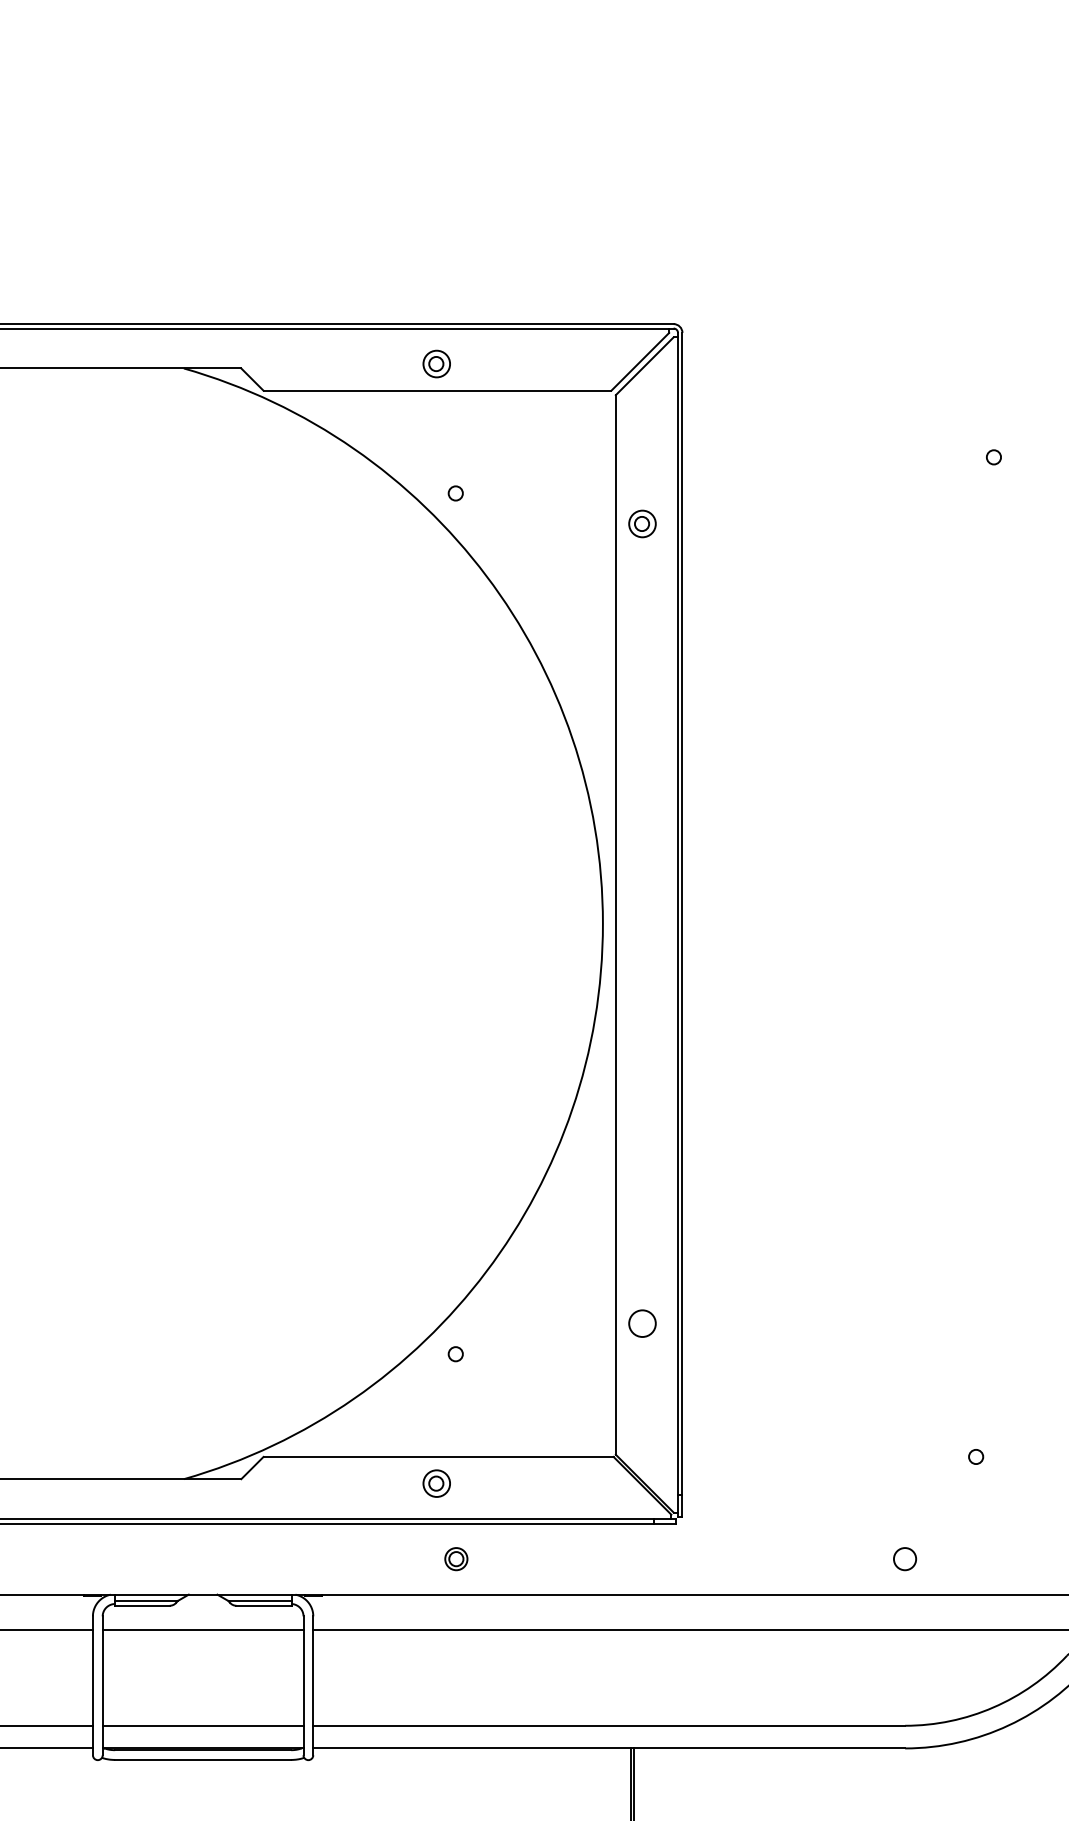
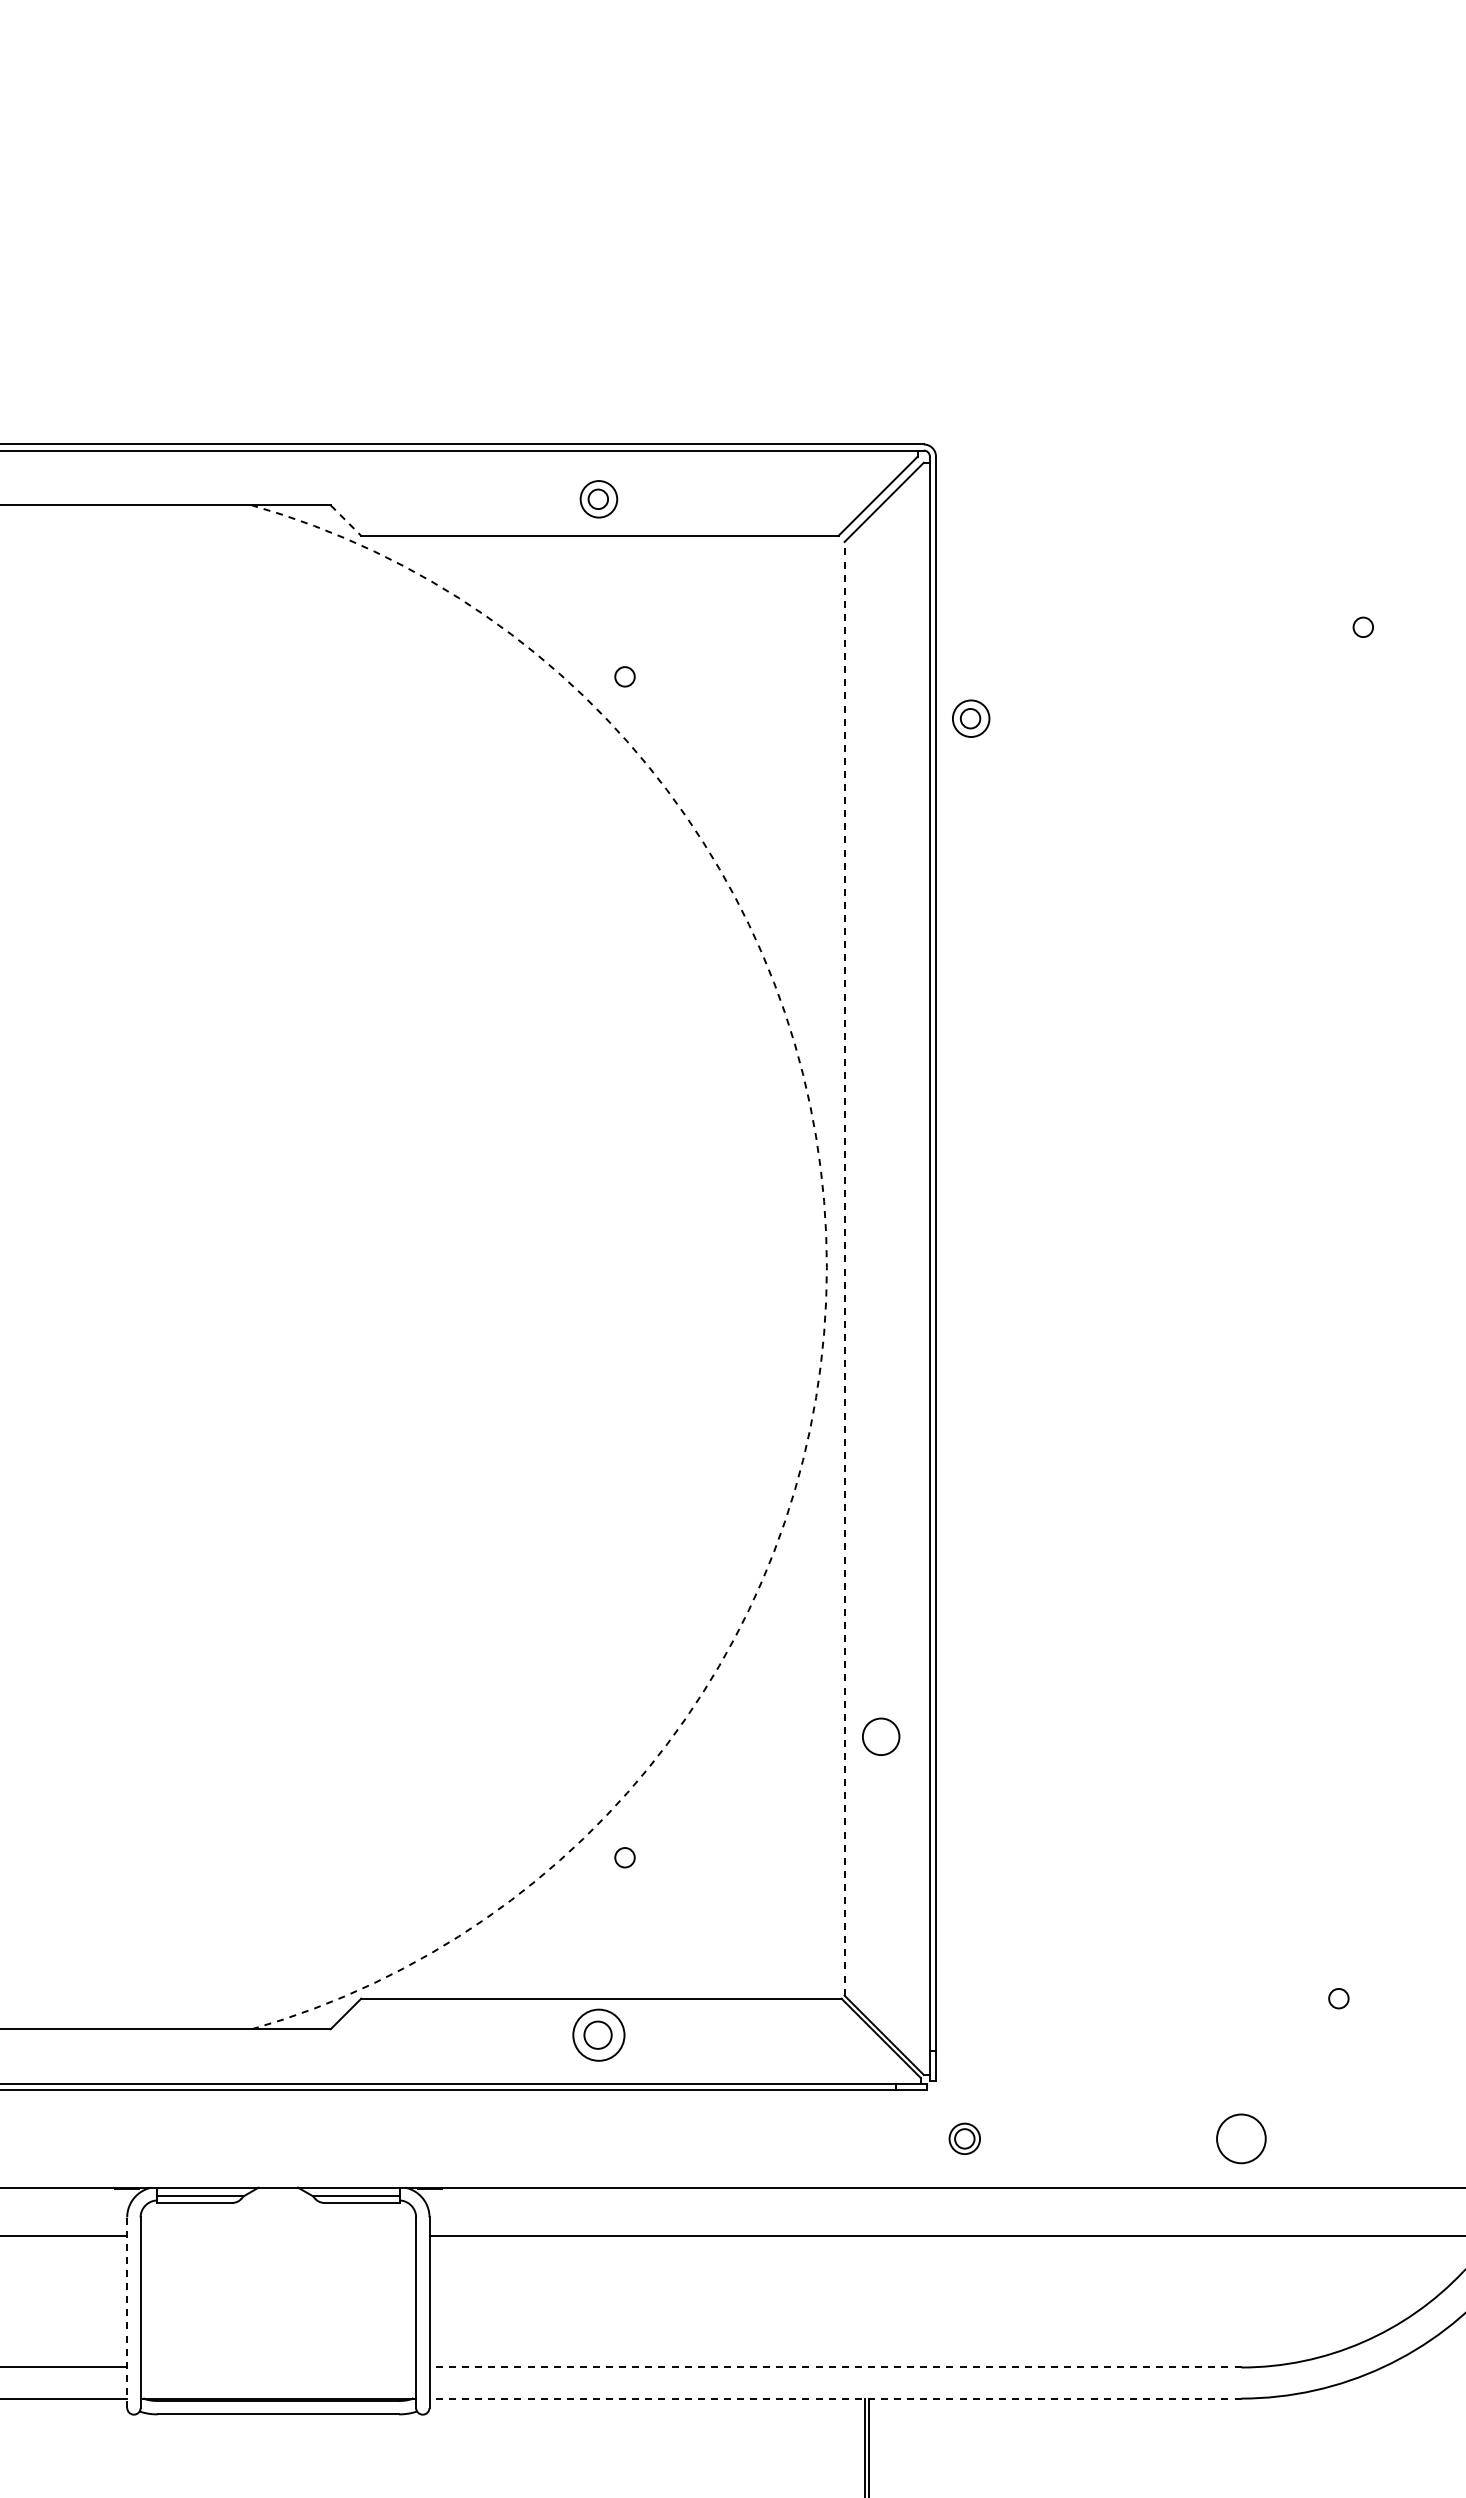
line: (252, 379) -> (346, 520), solid -> dashed
part: (642, 523) -> (971, 718), moved
arc: (602, 923) -> (826, 1267), solid -> dashed
line: (615, 924) -> (844, 1268), solid -> dashed
circle: (642, 1323) -> (881, 1736), moved
part: (436, 1483) -> (598, 2035), size x1.4
part: (456, 1558) -> (964, 2138), moved
circle: (905, 1558) -> (1241, 2138), size x1.6
line: (203, 1630) -> (278, 2236), removed
line: (93, 1685) -> (127, 2312), solid -> dashed
line: (203, 1725) -> (278, 2367), removed
line: (609, 1725) -> (835, 2367), solid -> dashed
line: (609, 1748) -> (835, 2398), solid -> dashed

